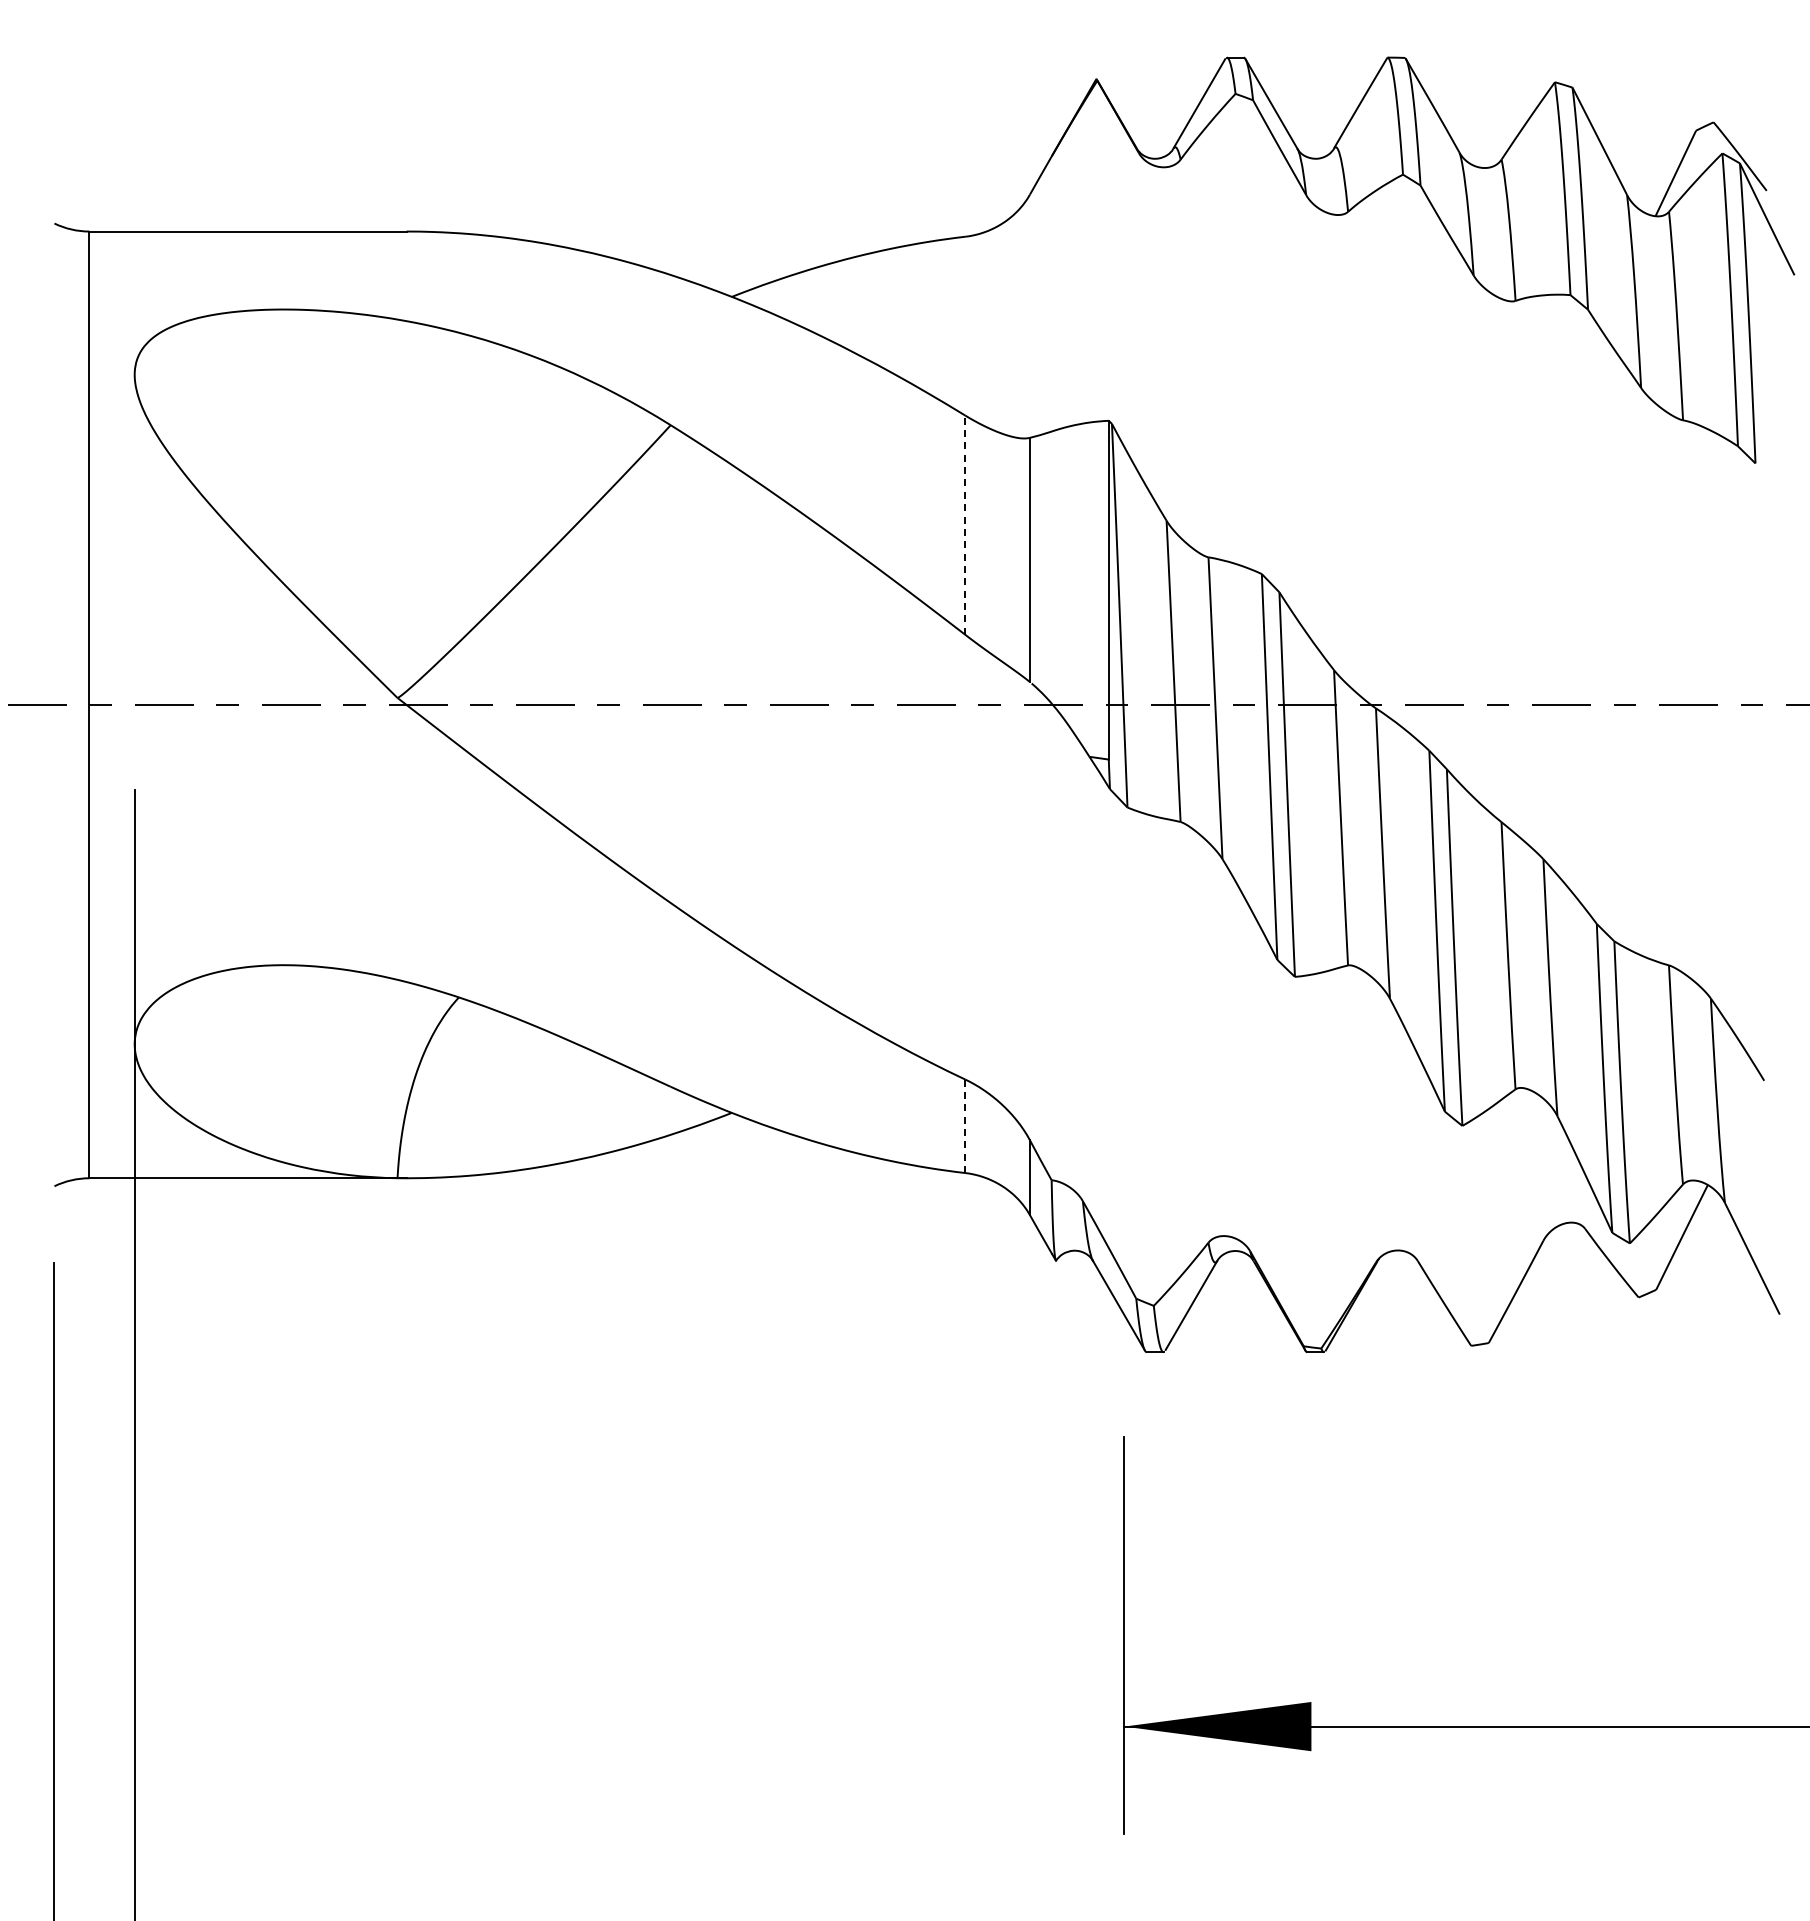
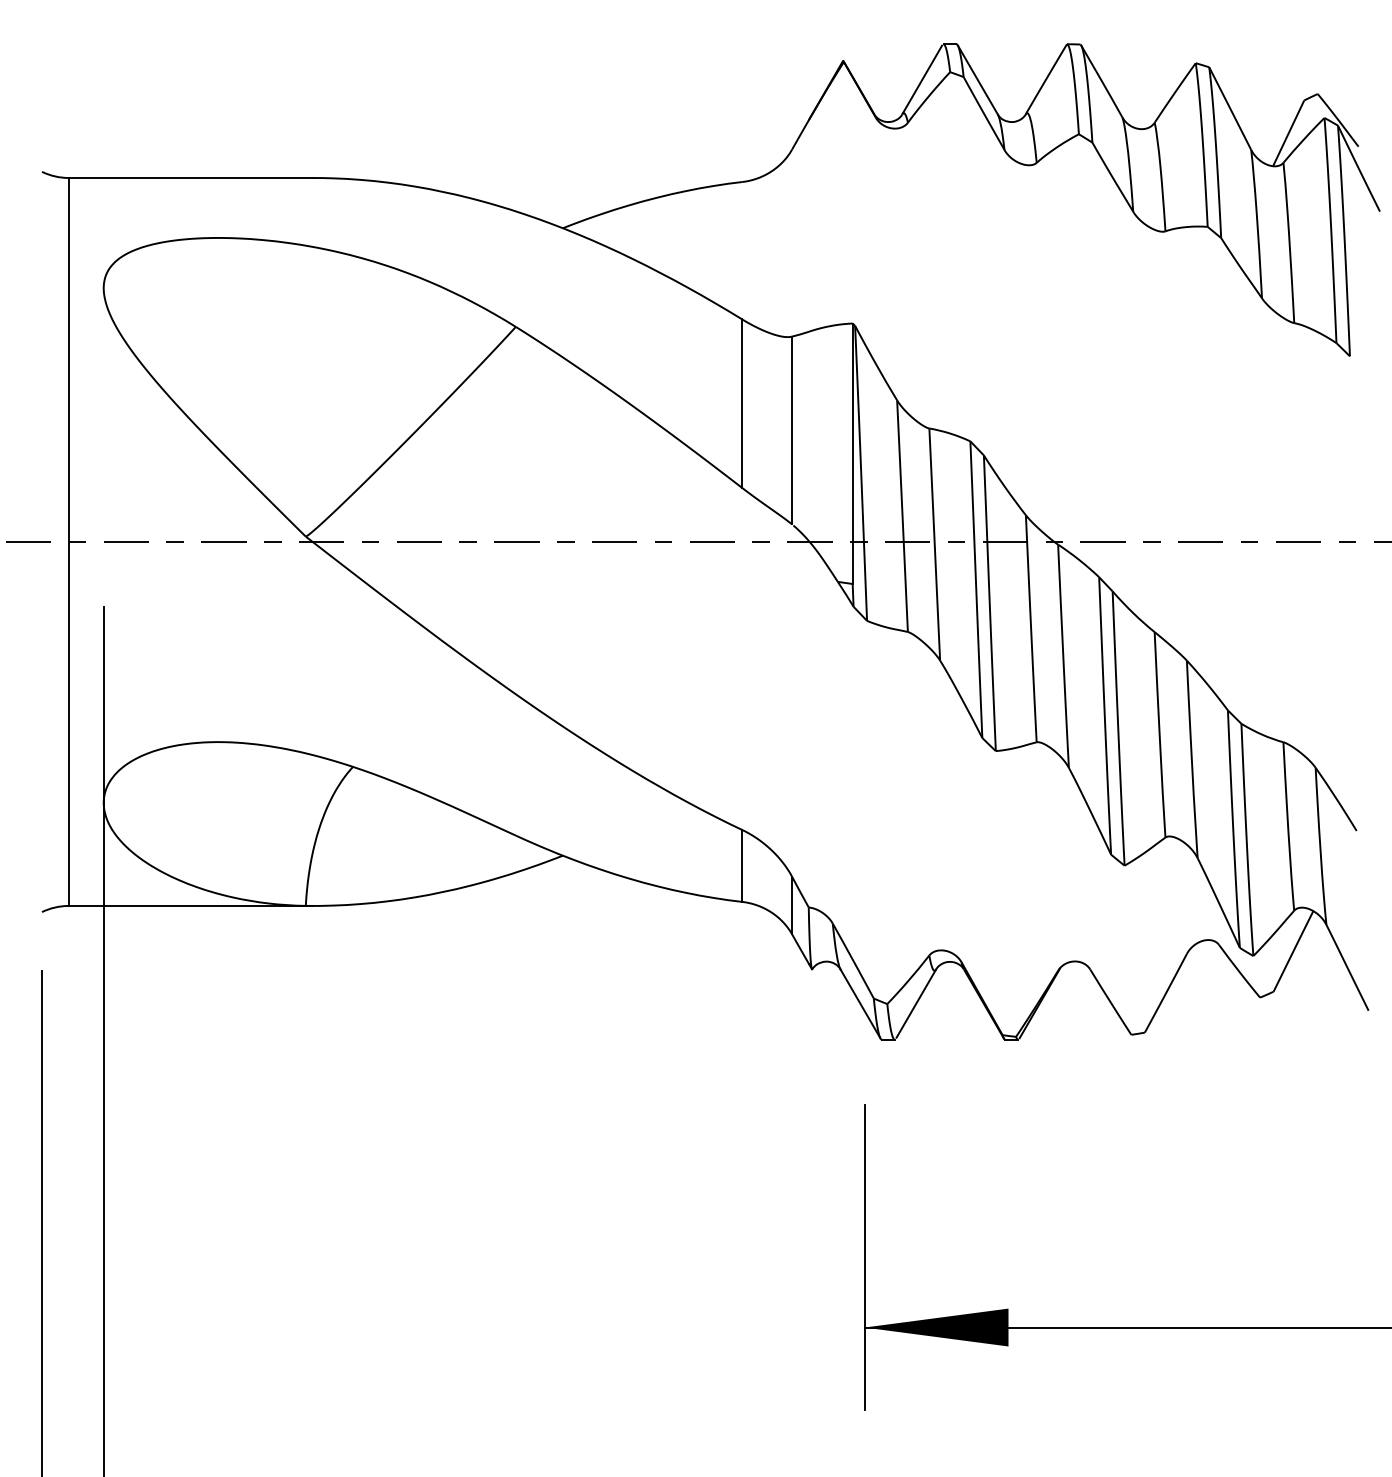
line: (965, 525) -> (742, 404), dashed -> solid
line: (965, 1126) -> (742, 866), dashed -> solid

